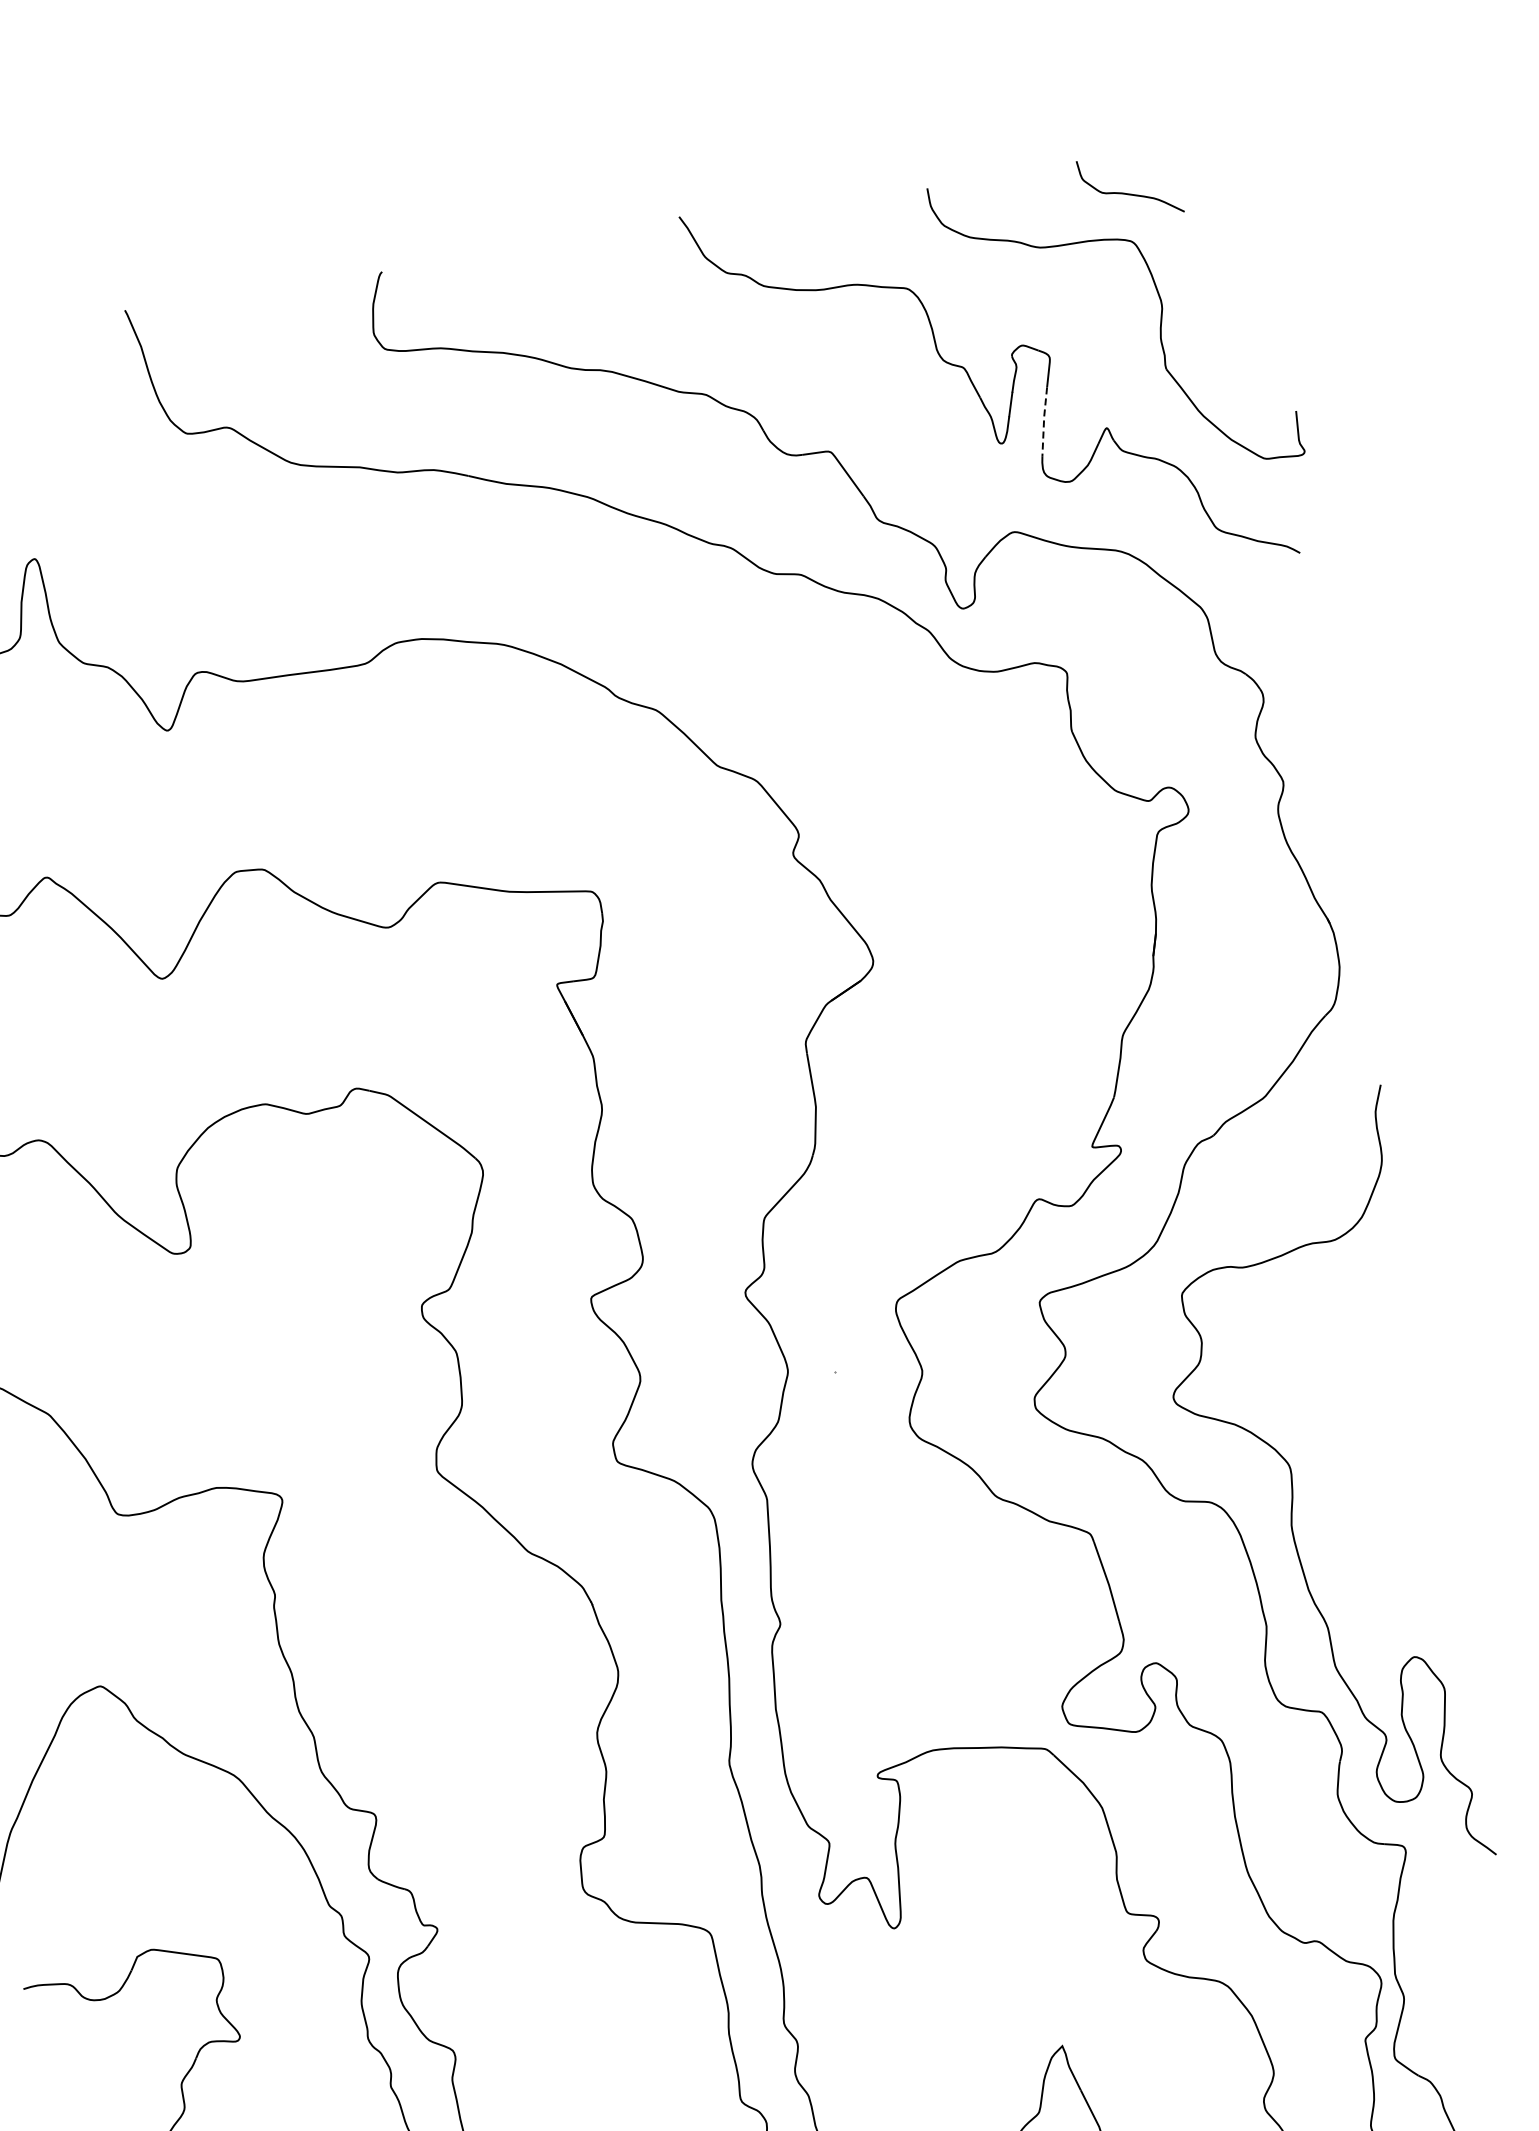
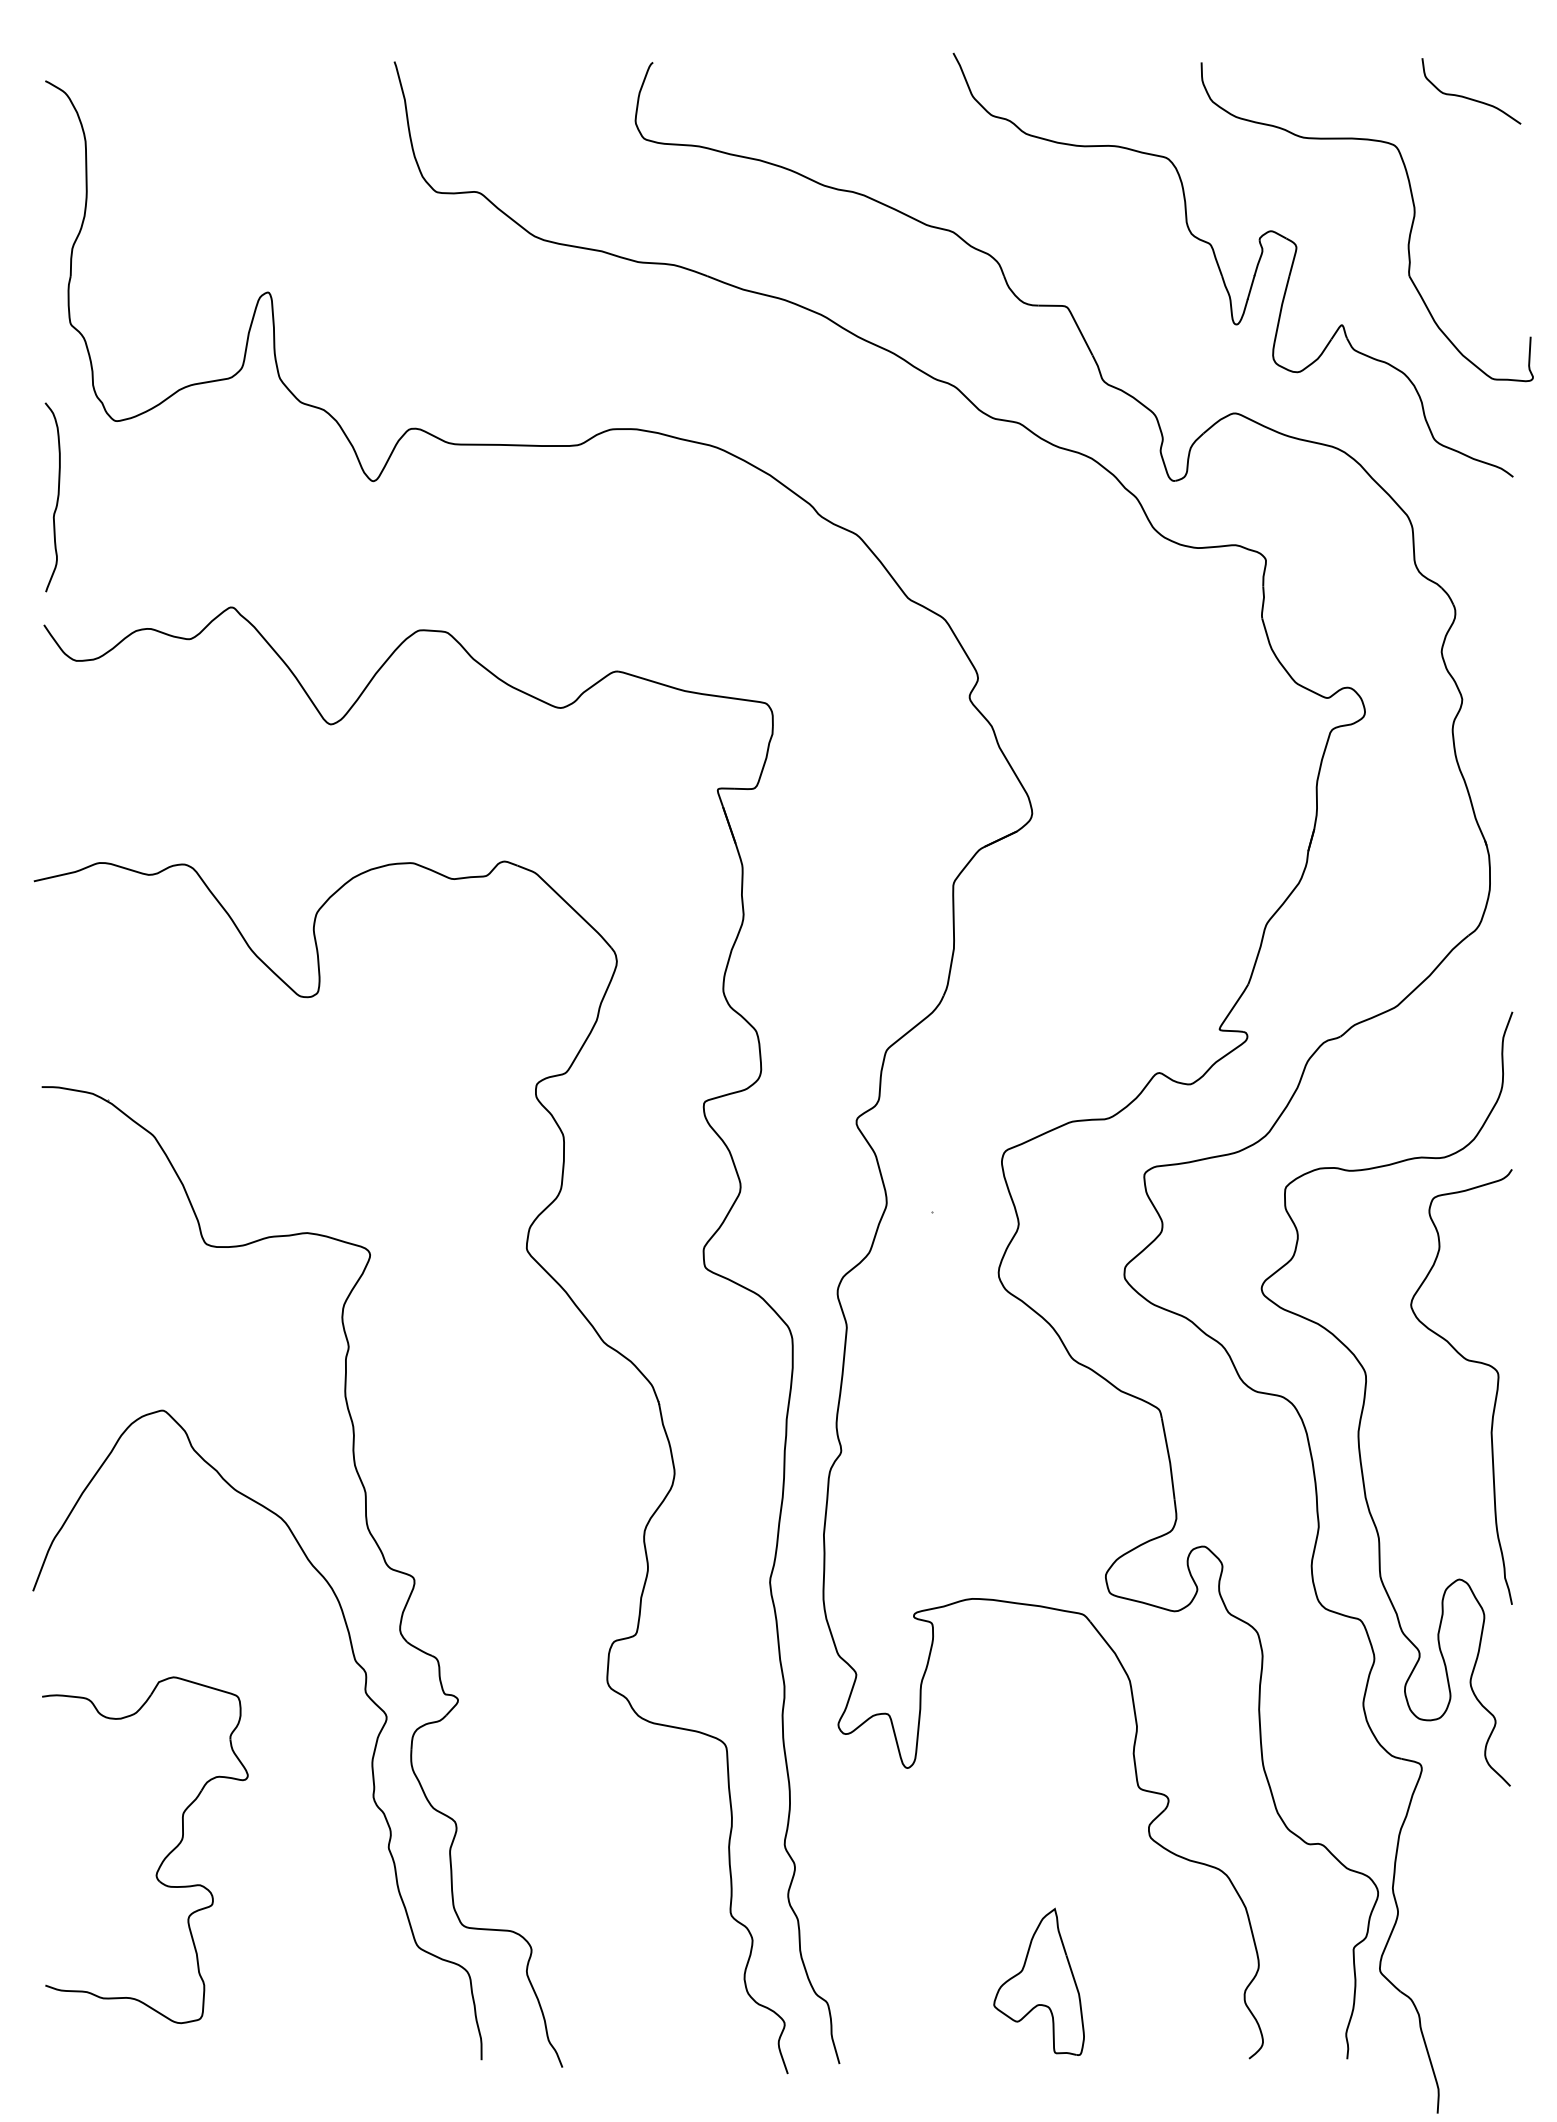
curve: (1129, 193) -> (1469, 97), moved
line: (1044, 421) -> (1281, 309), dashed -> solid
curve: (1390, 1438) -> (1468, 1361), added

